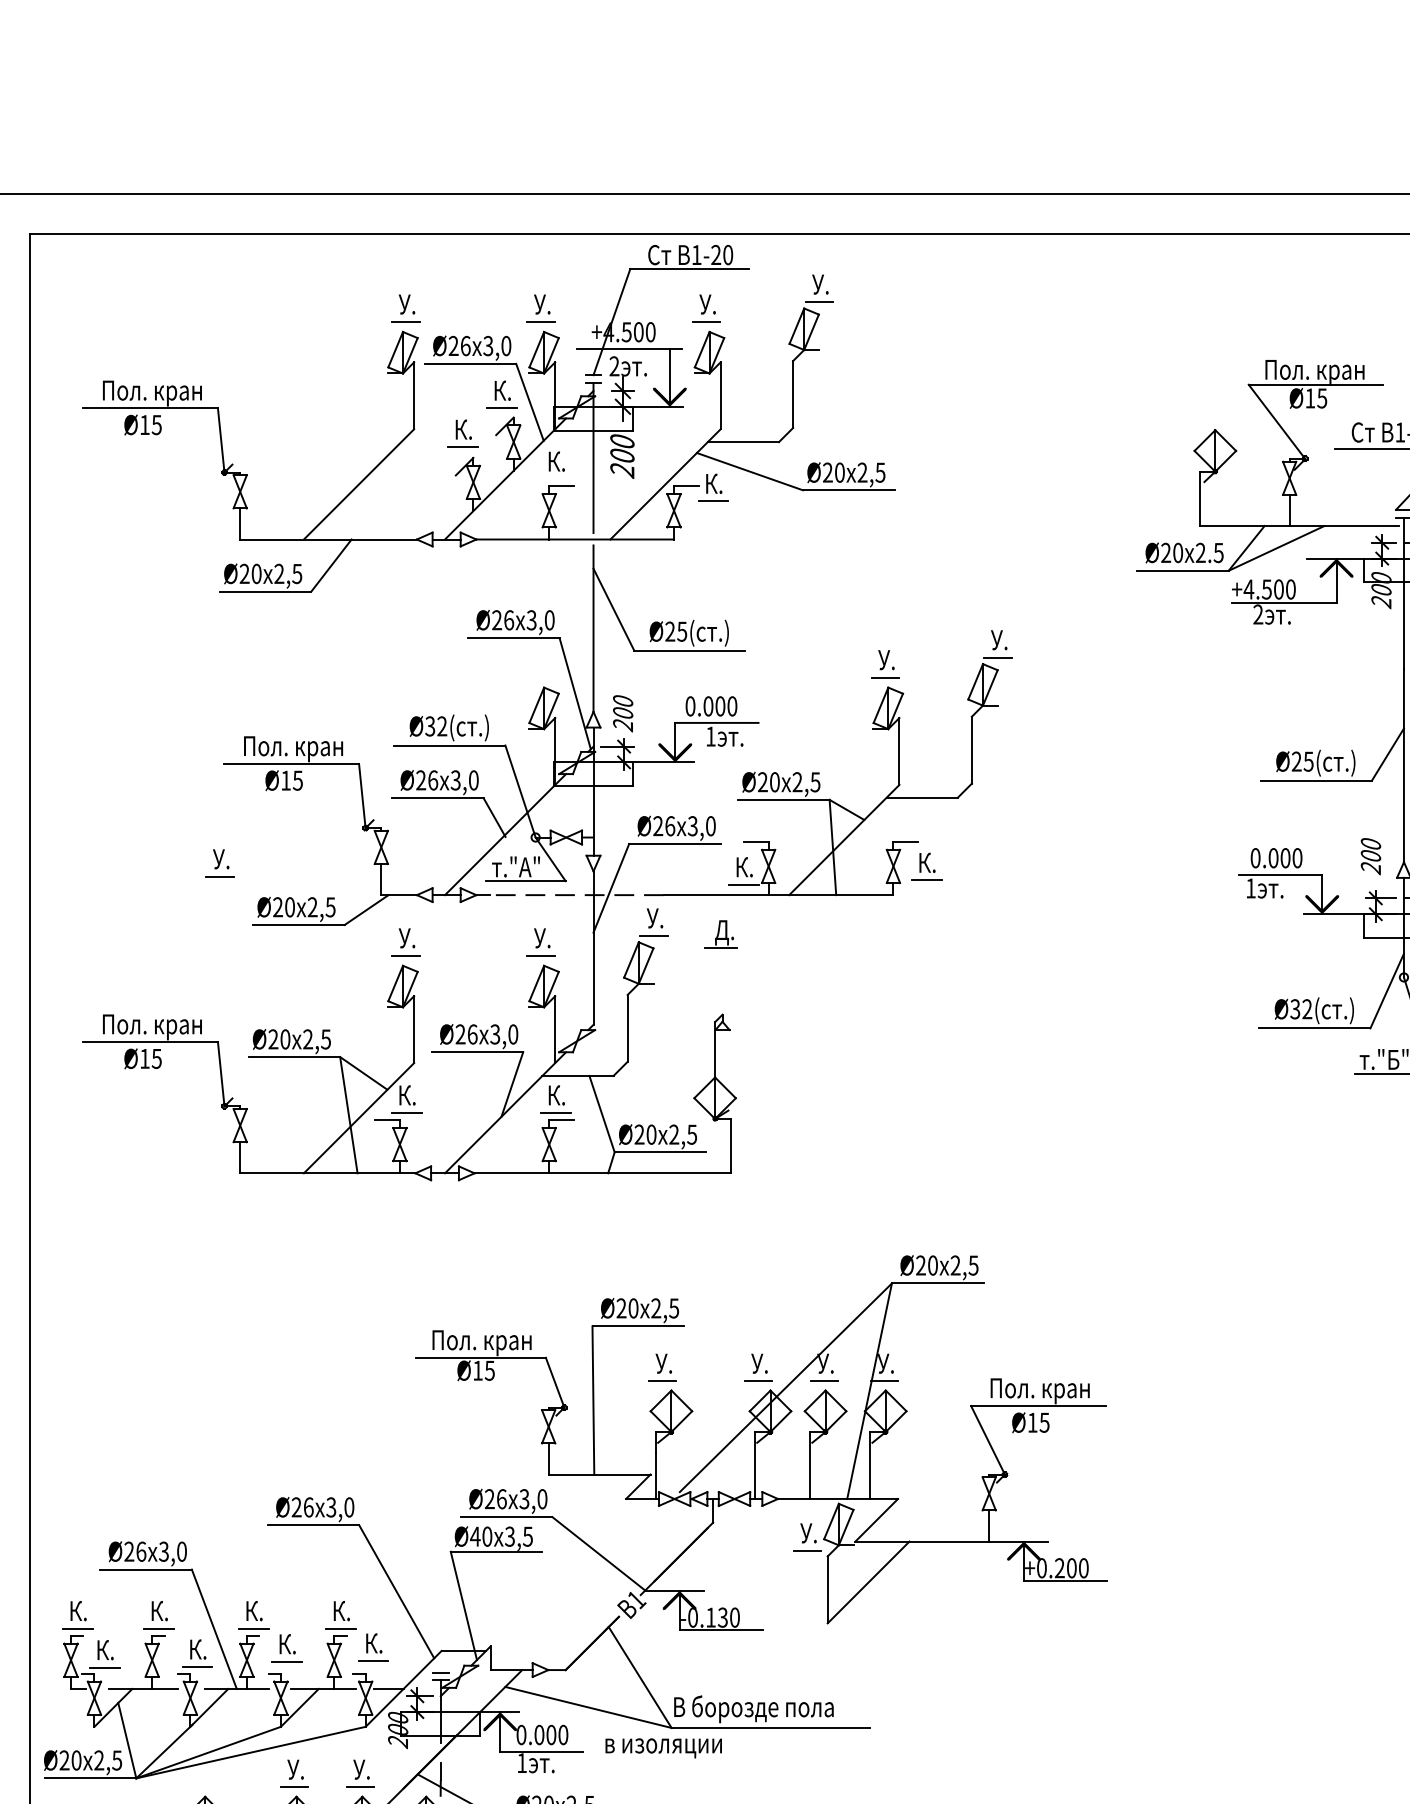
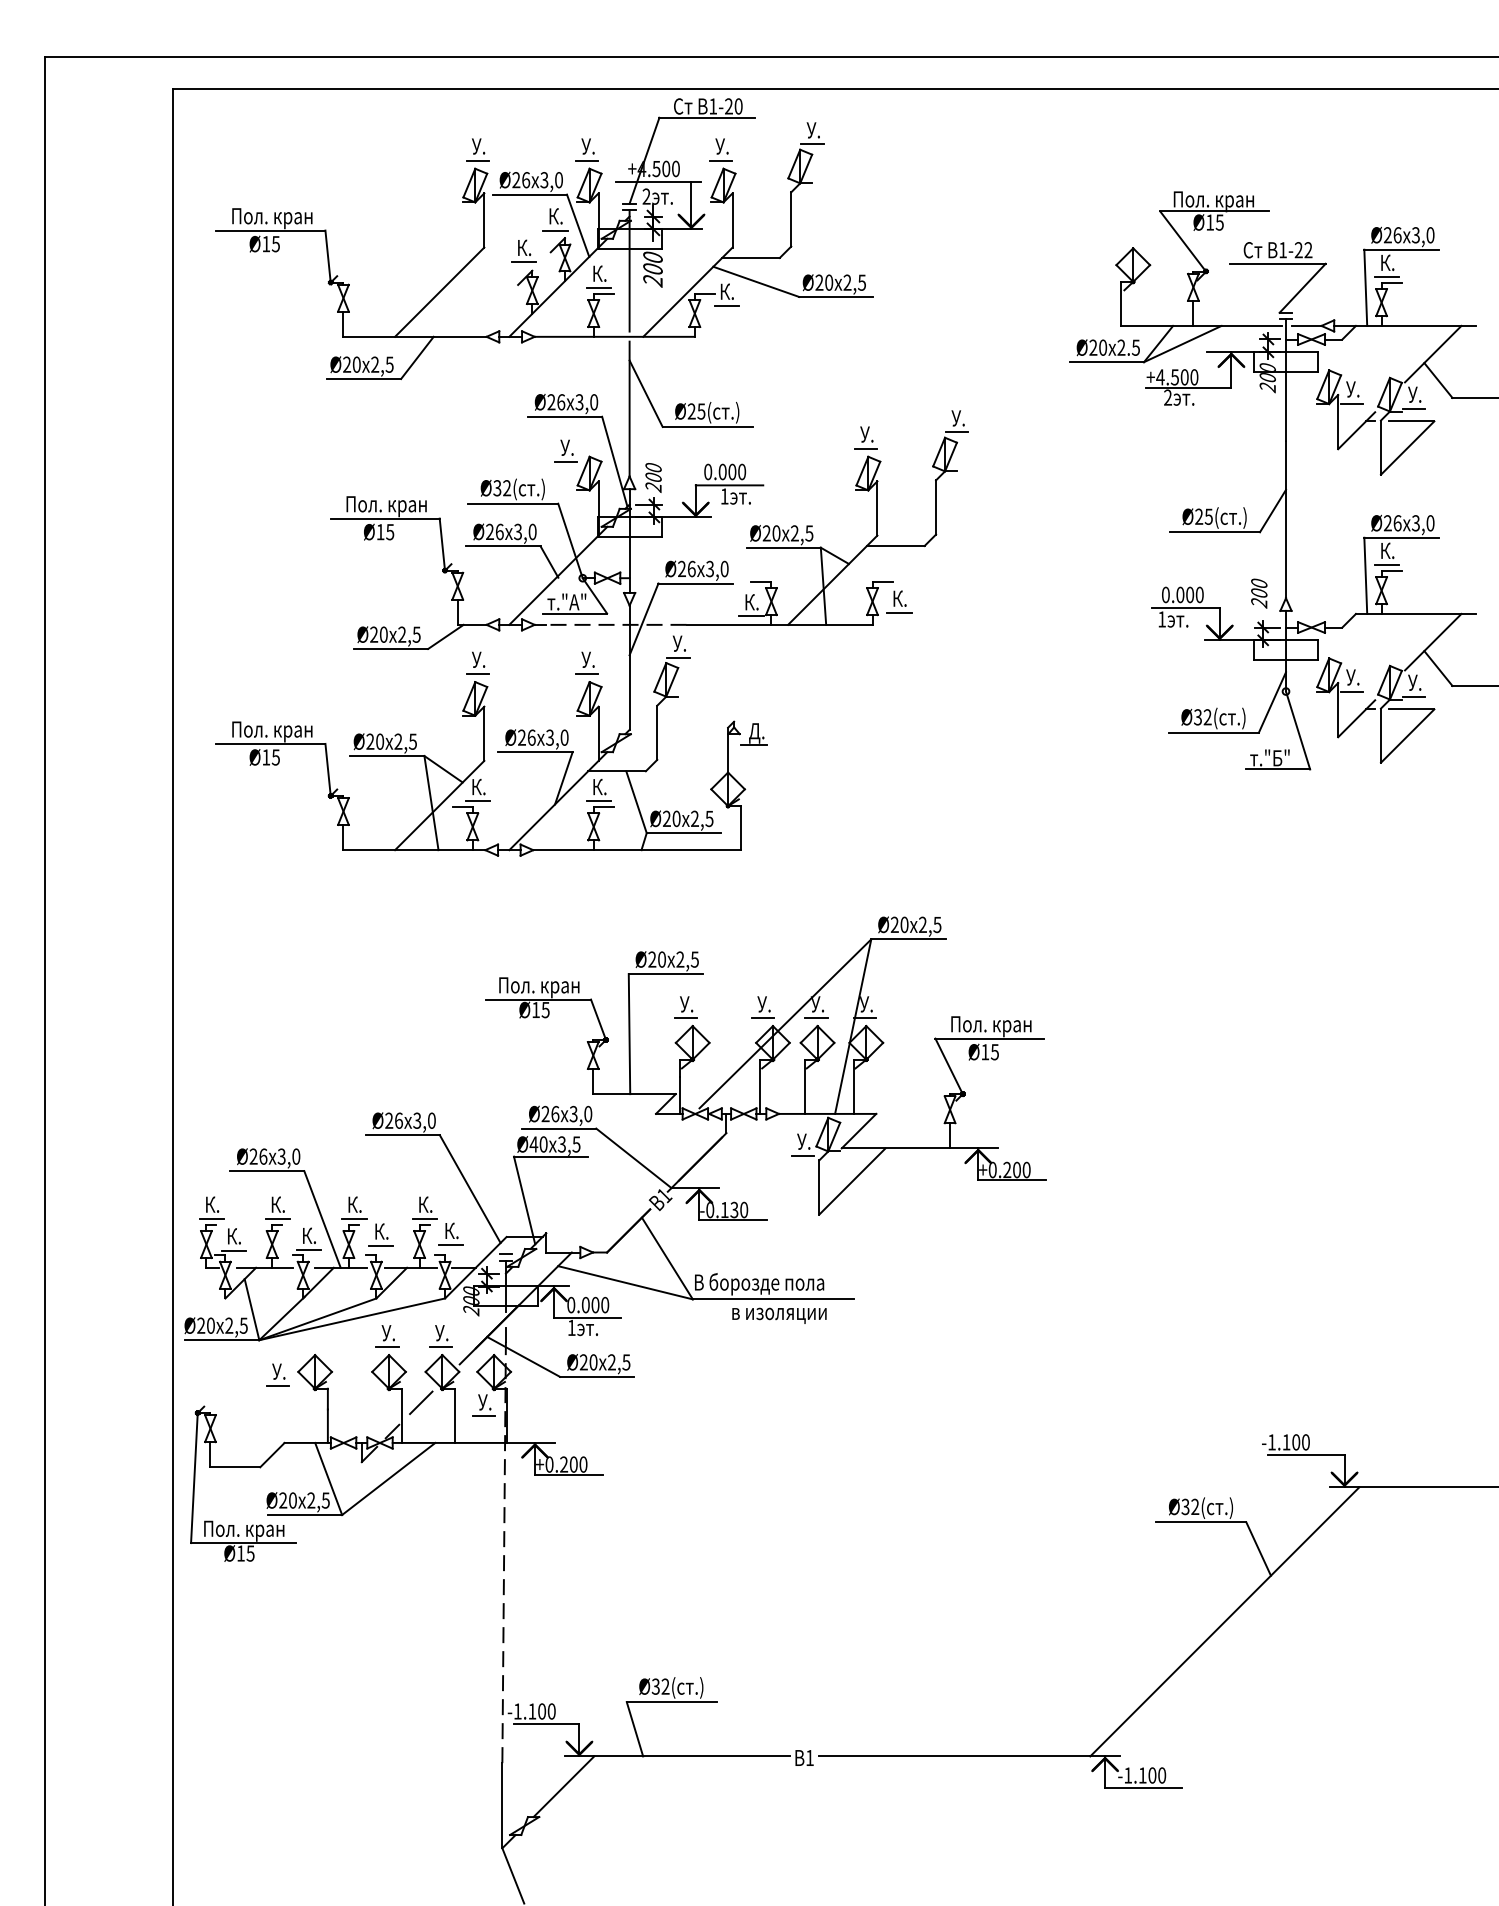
line: (556, 478) -> (599, 287), added
part: (219, 862) -> (565, 450), moved
part: (720, 934) -> (753, 734), moved
text: (663, 1747) -> (779, 1315), moved

